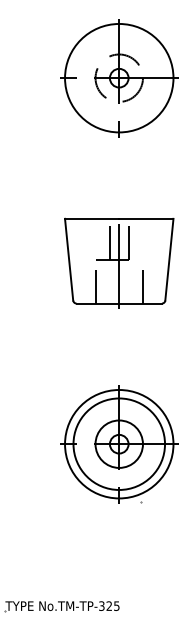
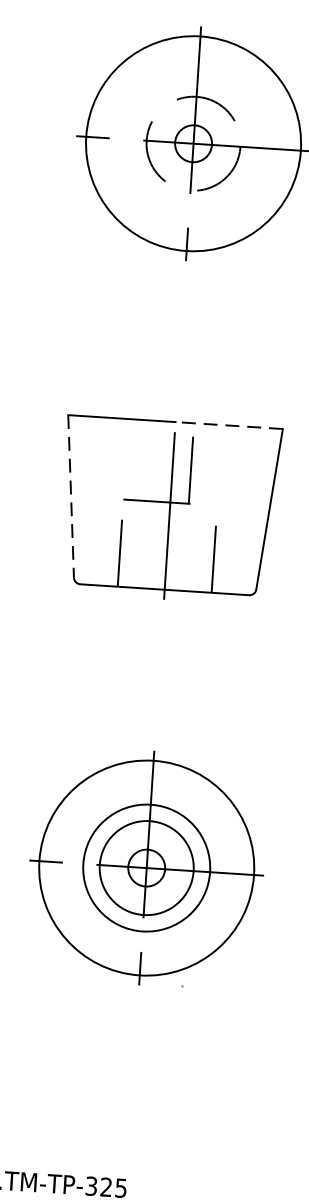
line: (145, 218) -> (227, 424), solid -> dashed
line: (109, 238) -> (153, 459), removed
line: (69, 260) -> (71, 498), solid -> dashed
circle: (119, 443) -> (147, 866), size x0.7

